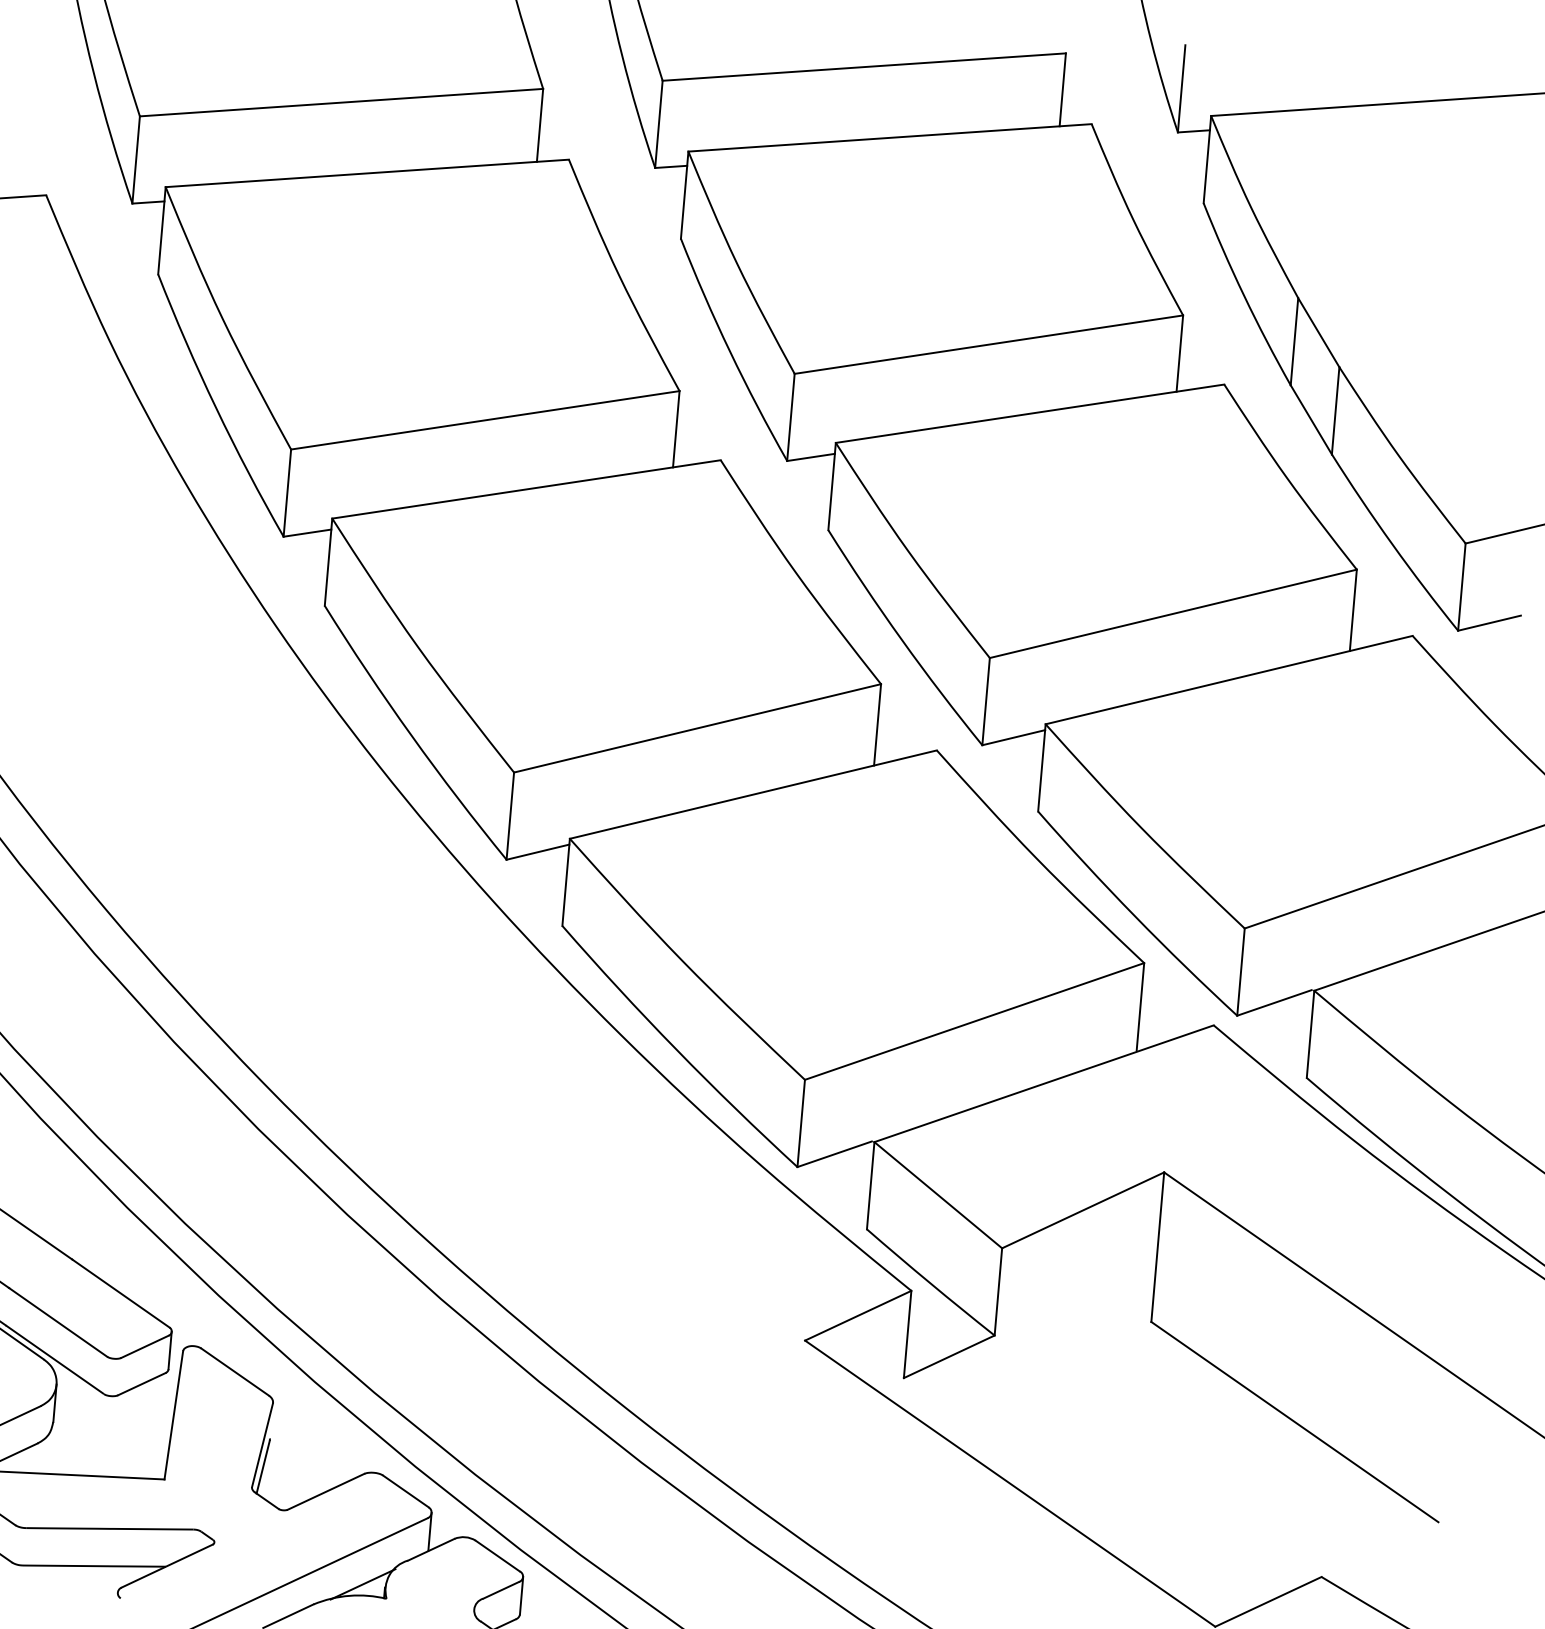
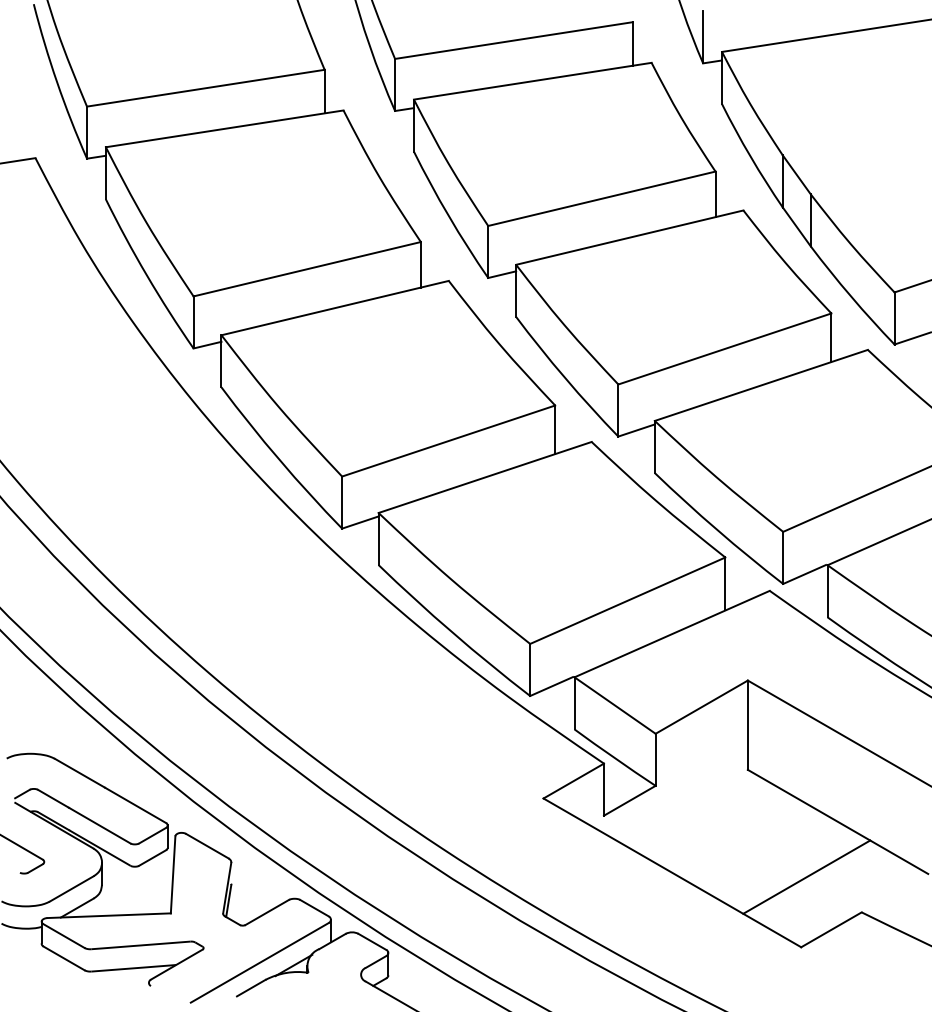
line: (1234, 1508) -> (806, 876), added

